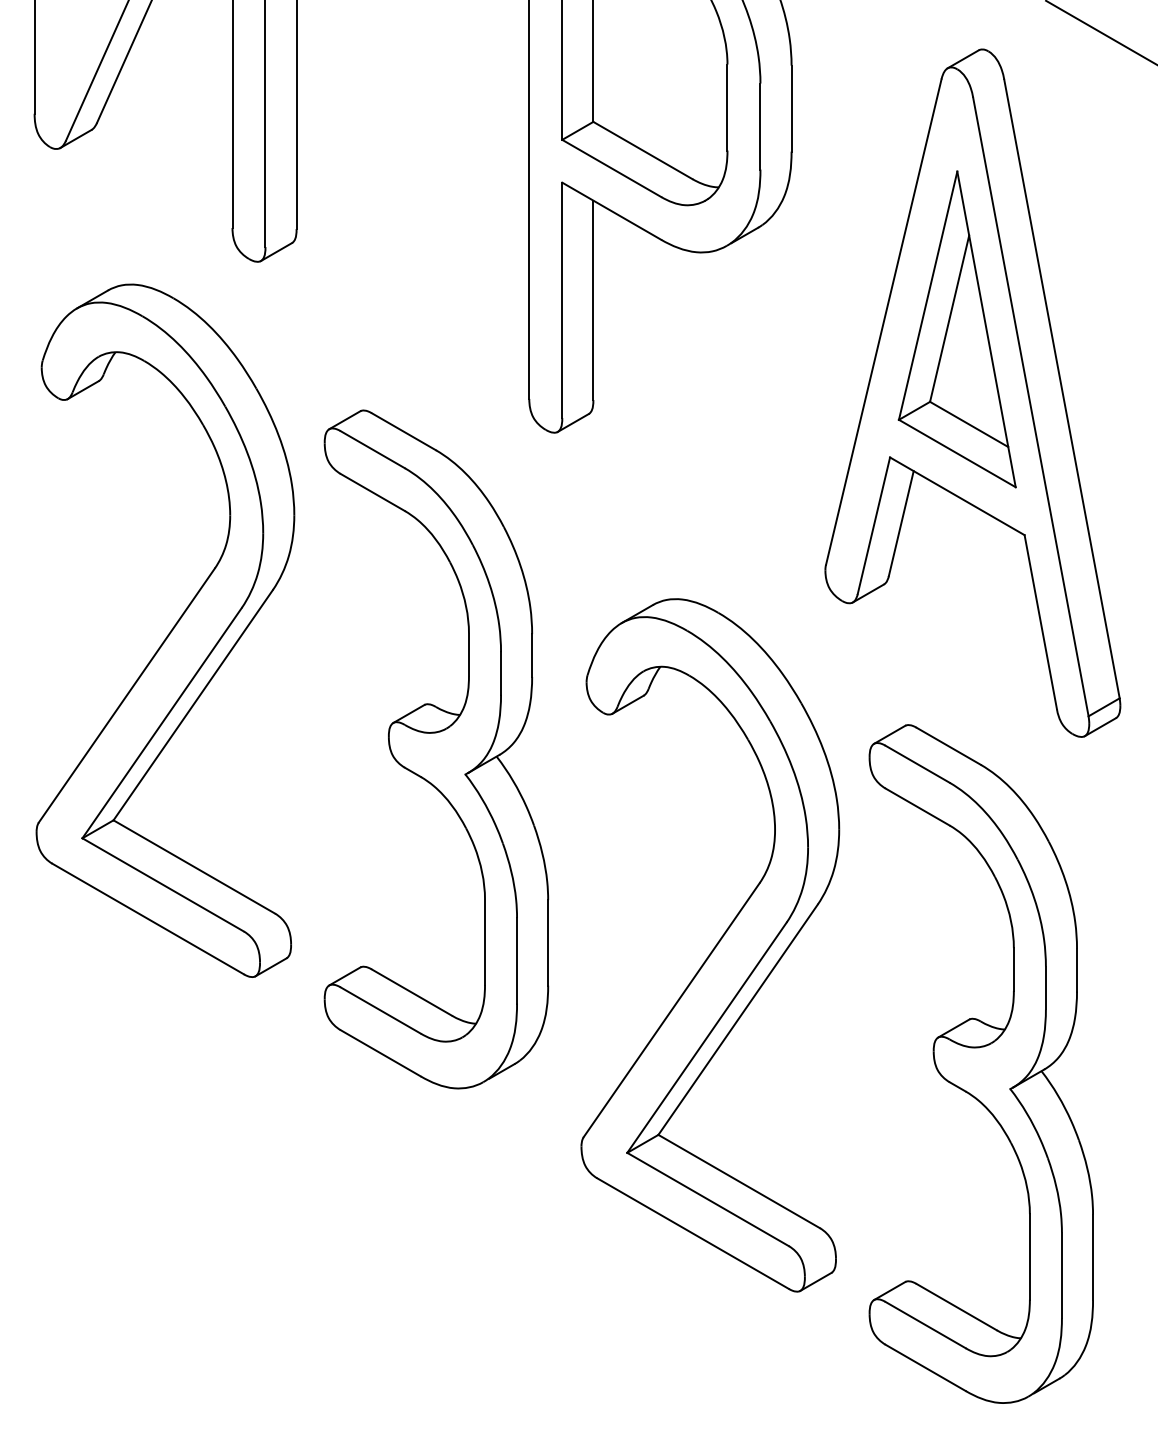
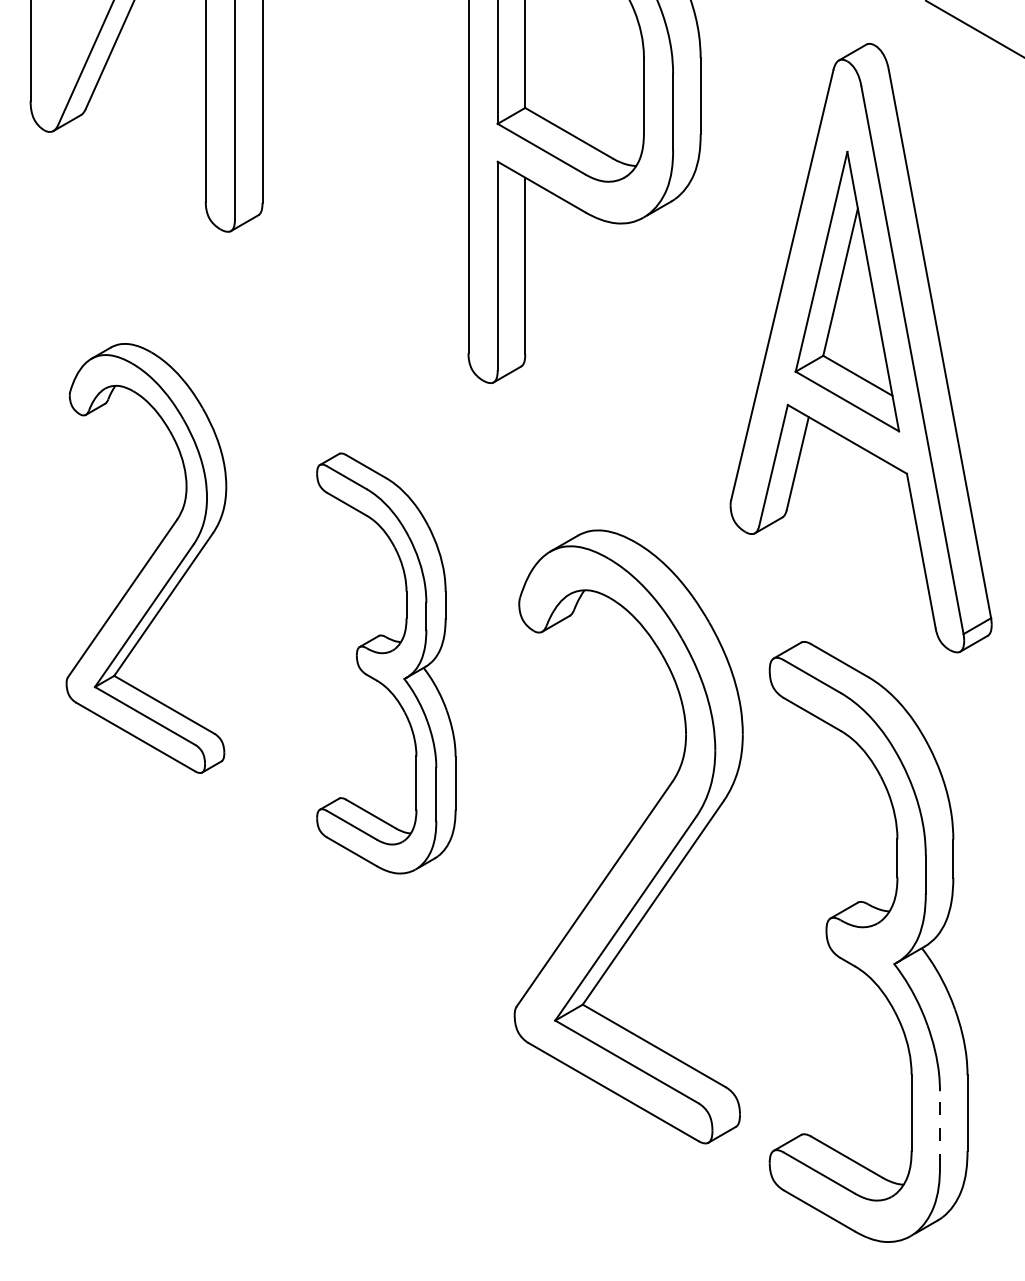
part: (165, 630) -> (146, 558), size x0.7
part: (436, 749) -> (386, 663), size x0.7
line: (1061, 1275) -> (939, 1129), solid -> dashed

